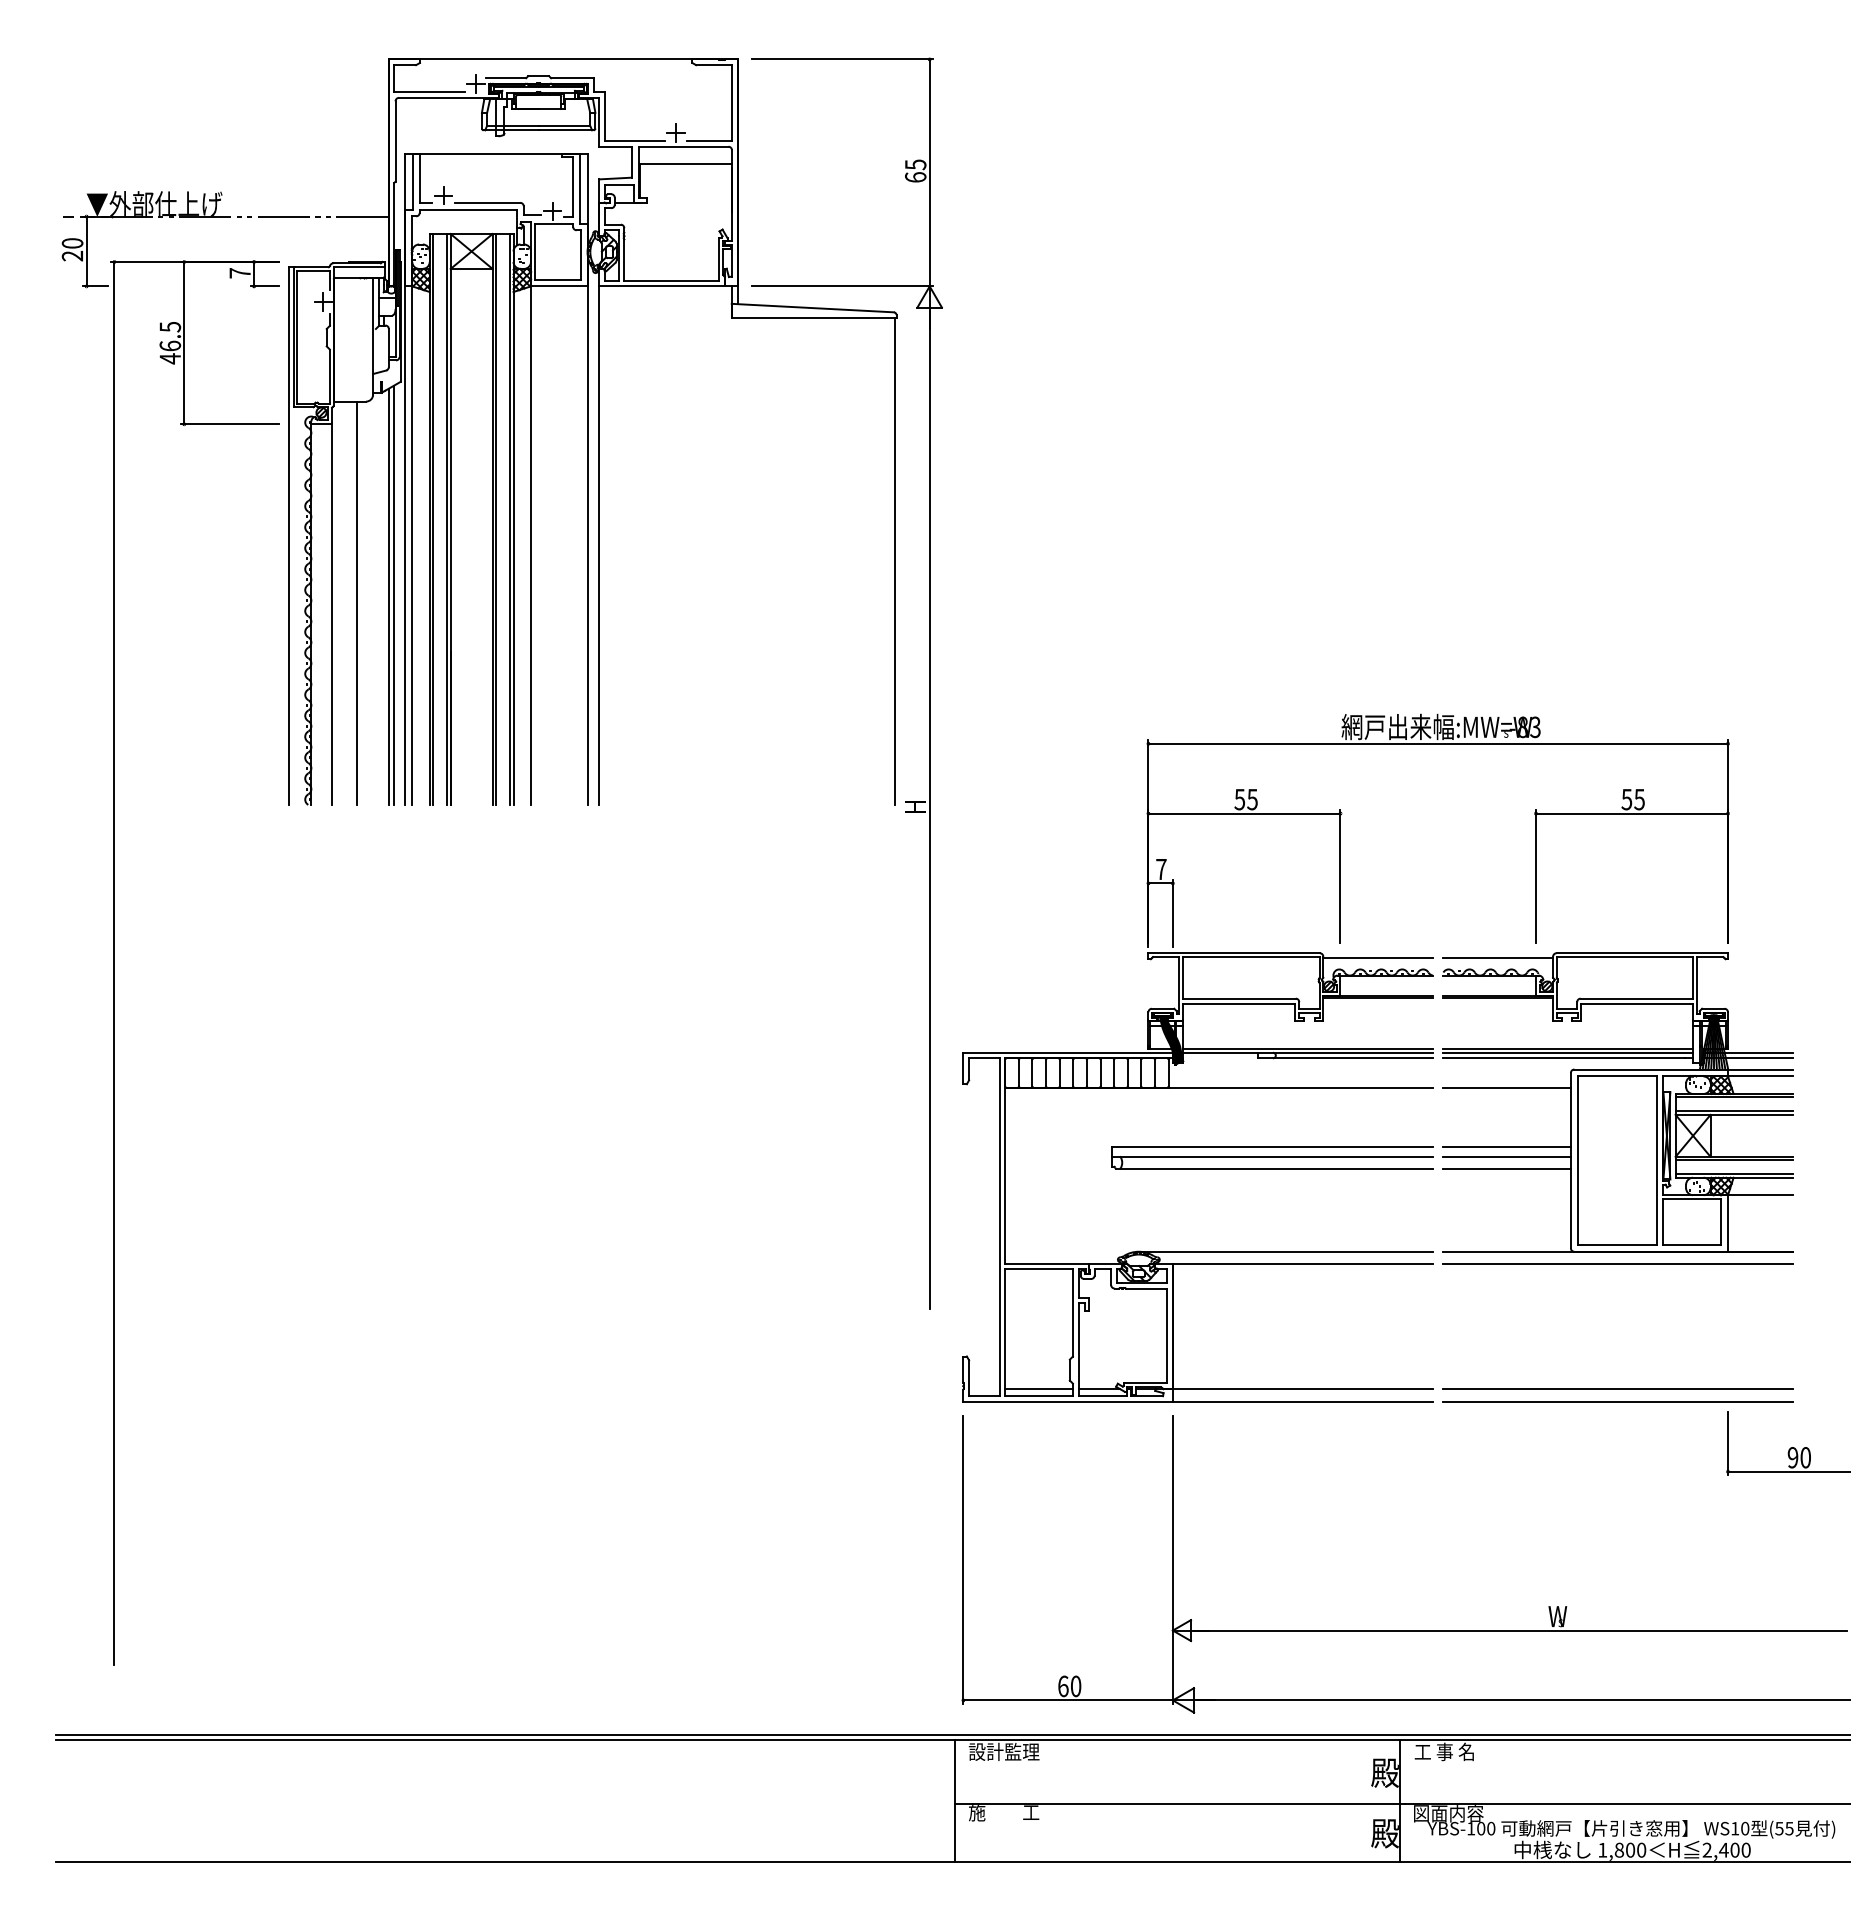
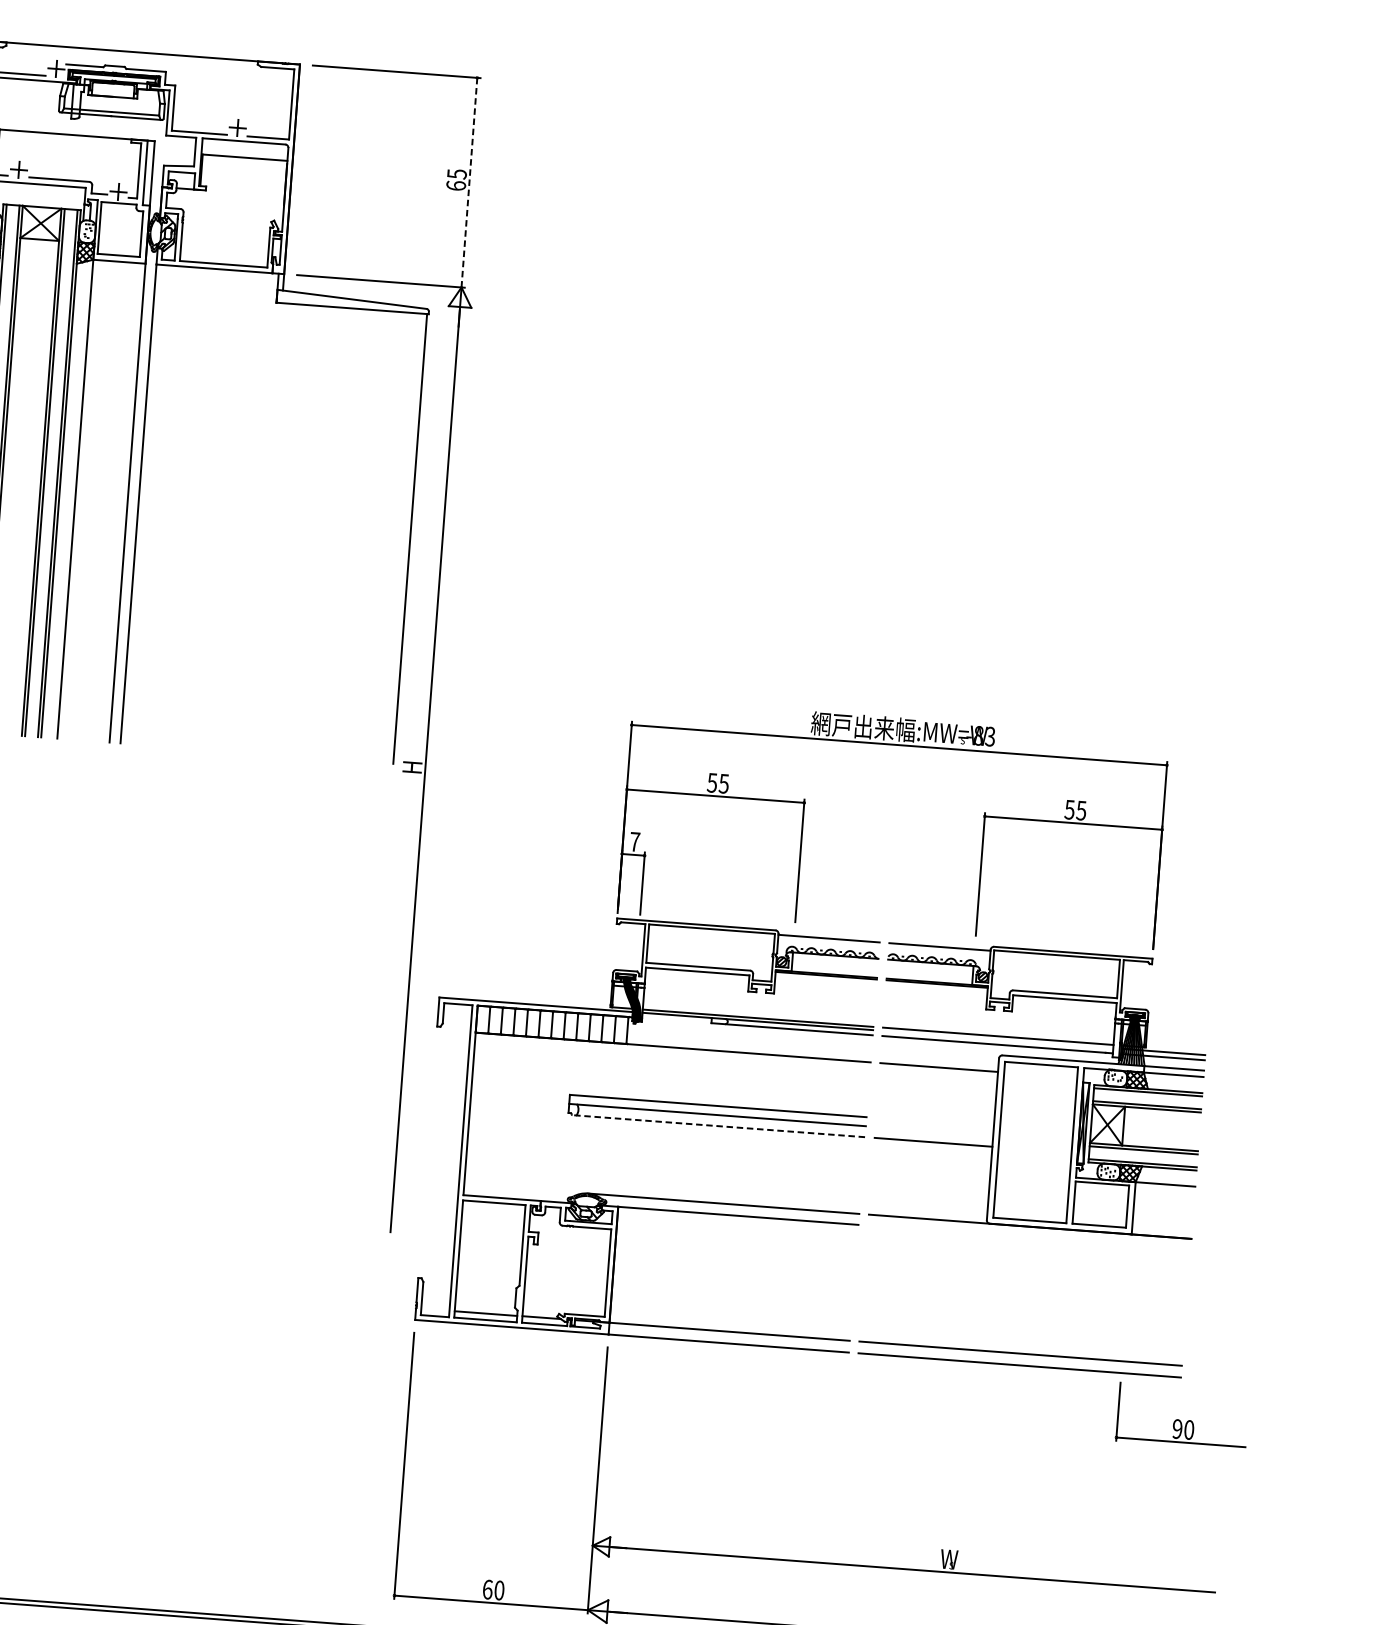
line: (929, 173) -> (469, 183), solid -> dashed
line: (1568, 1052) -> (998, 1039), removed
line: (1506, 1147) -> (934, 1122), removed
line: (1506, 1156) -> (933, 1131), removed
line: (1274, 1168) -> (718, 1126), solid -> dashed
line: (1617, 1263) -> (1028, 1237), removed

